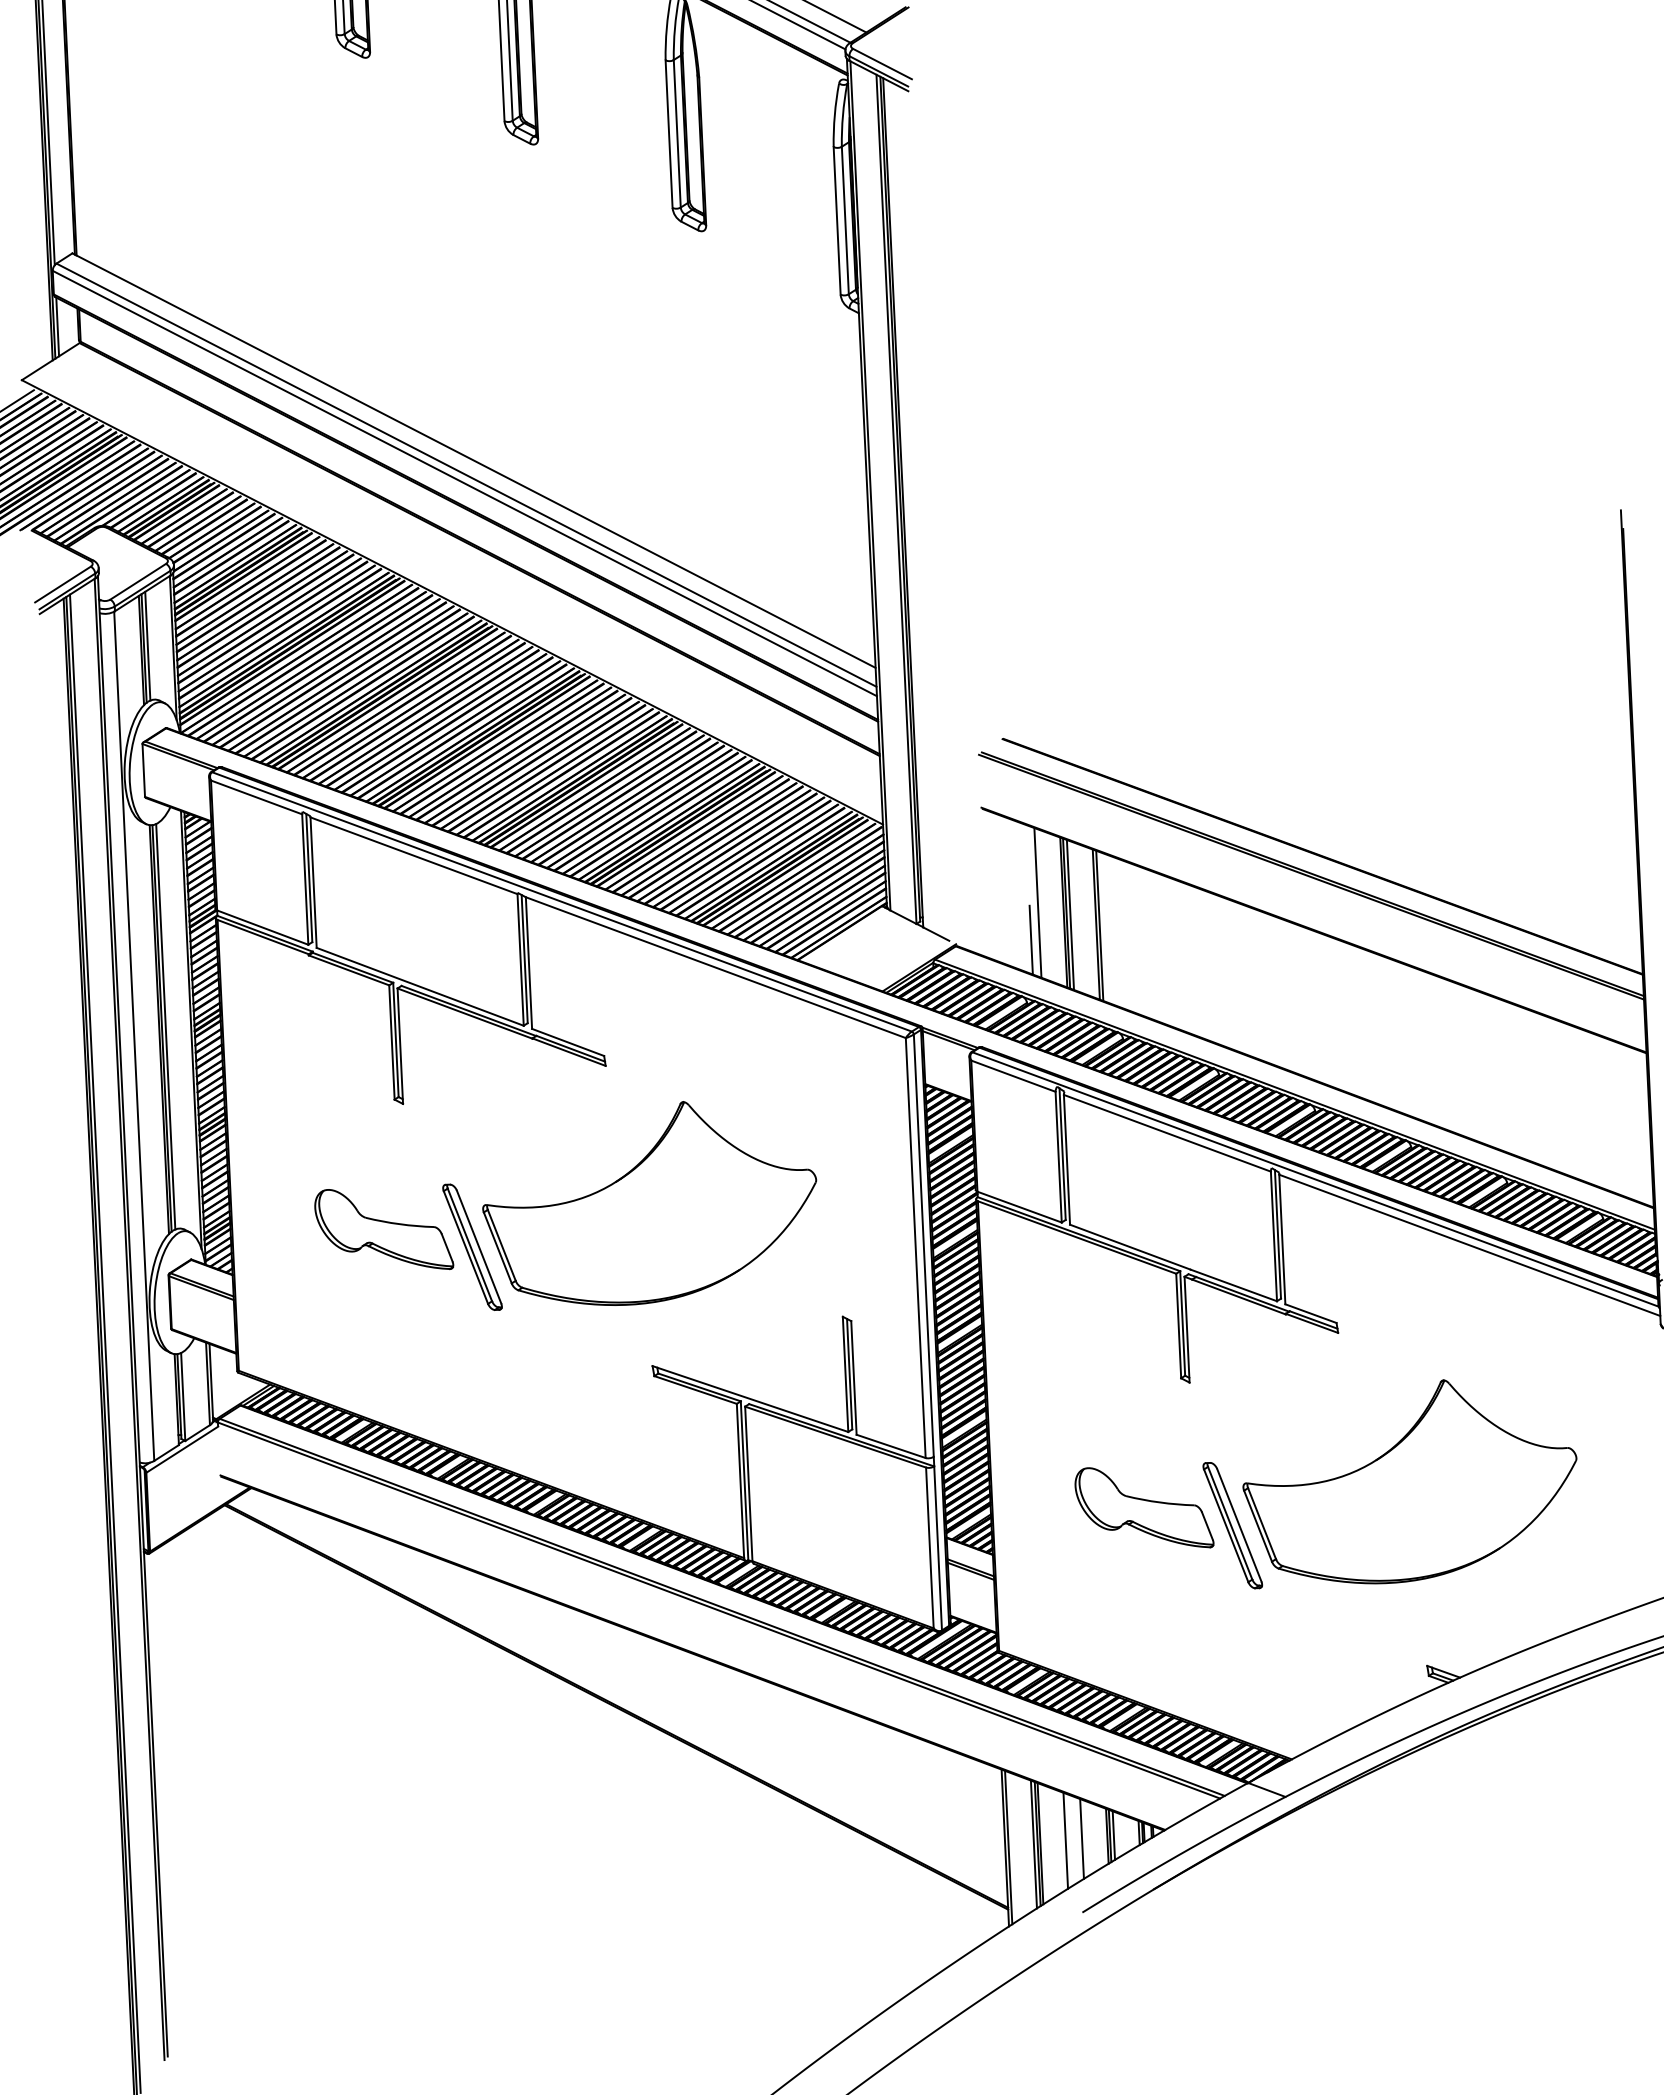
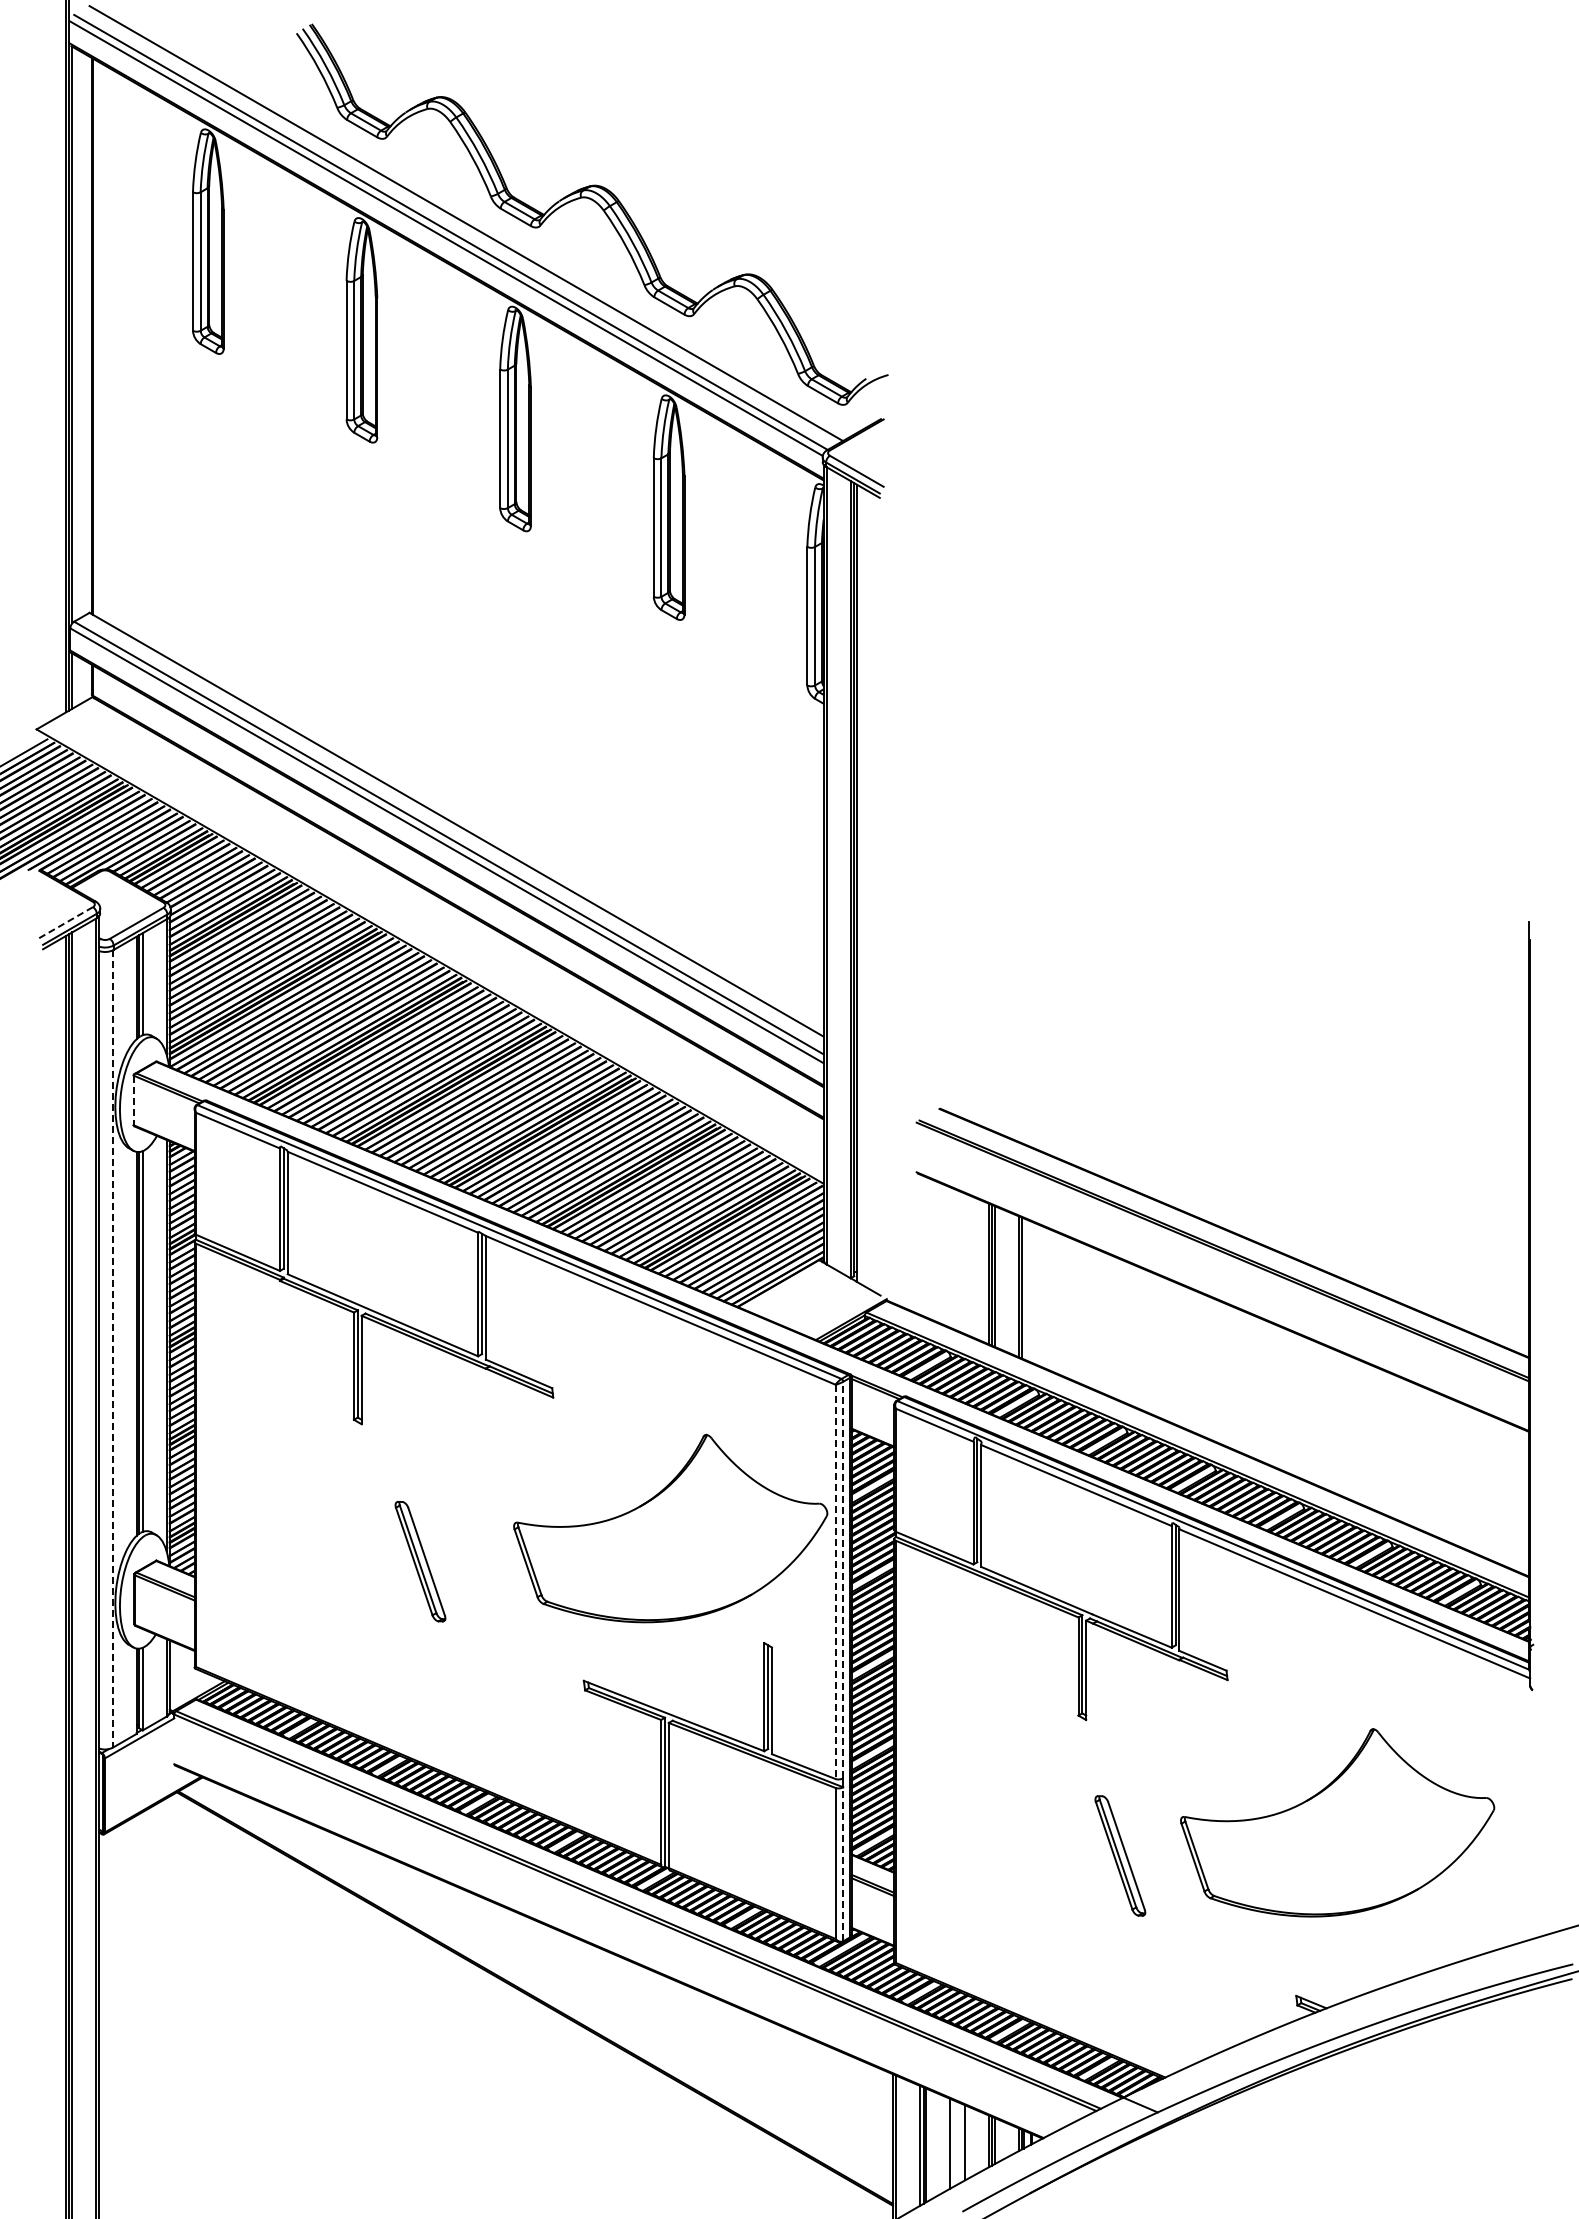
line: (63, 584) -> (66, 922), solid -> dashed
line: (143, 770) -> (133, 1100), solid -> dashed
line: (1038, 902) -> (965, 1263), removed
line: (1031, 940) -> (957, 1298), removed
line: (133, 1036) -> (112, 1349), solid -> dashed
part: (649, 1203) -> (670, 1528), moved
part: (384, 1228) -> (338, 1540), removed
line: (924, 1245) -> (843, 1579), solid -> dashed
line: (915, 1248) -> (835, 1582), solid -> dashed
part: (1410, 1481) -> (1337, 1822), moved
part: (1143, 1508) -> (1037, 1835), removed
line: (938, 1548) -> (843, 1864), solid -> dashed

